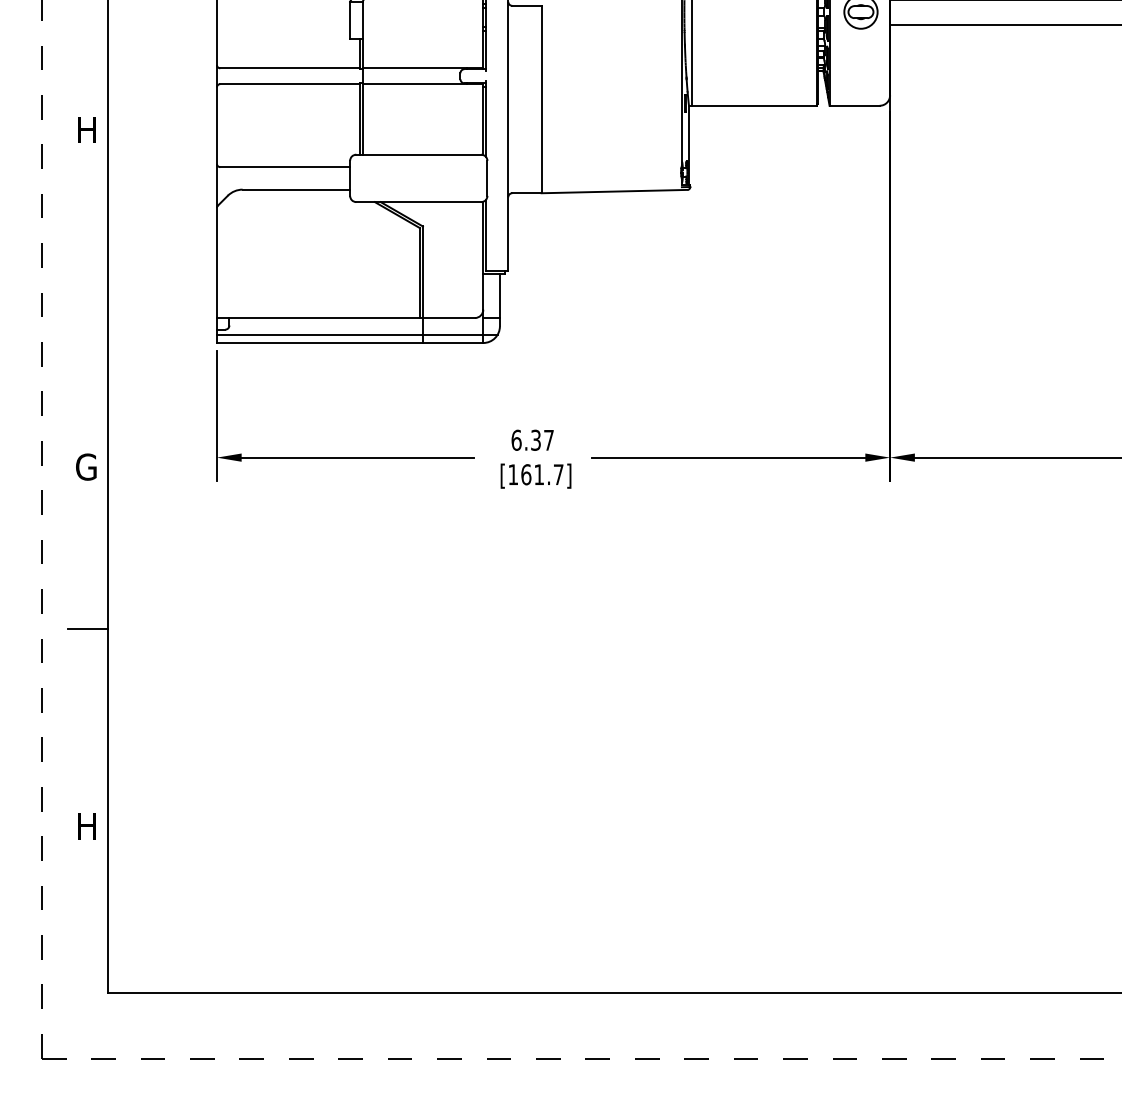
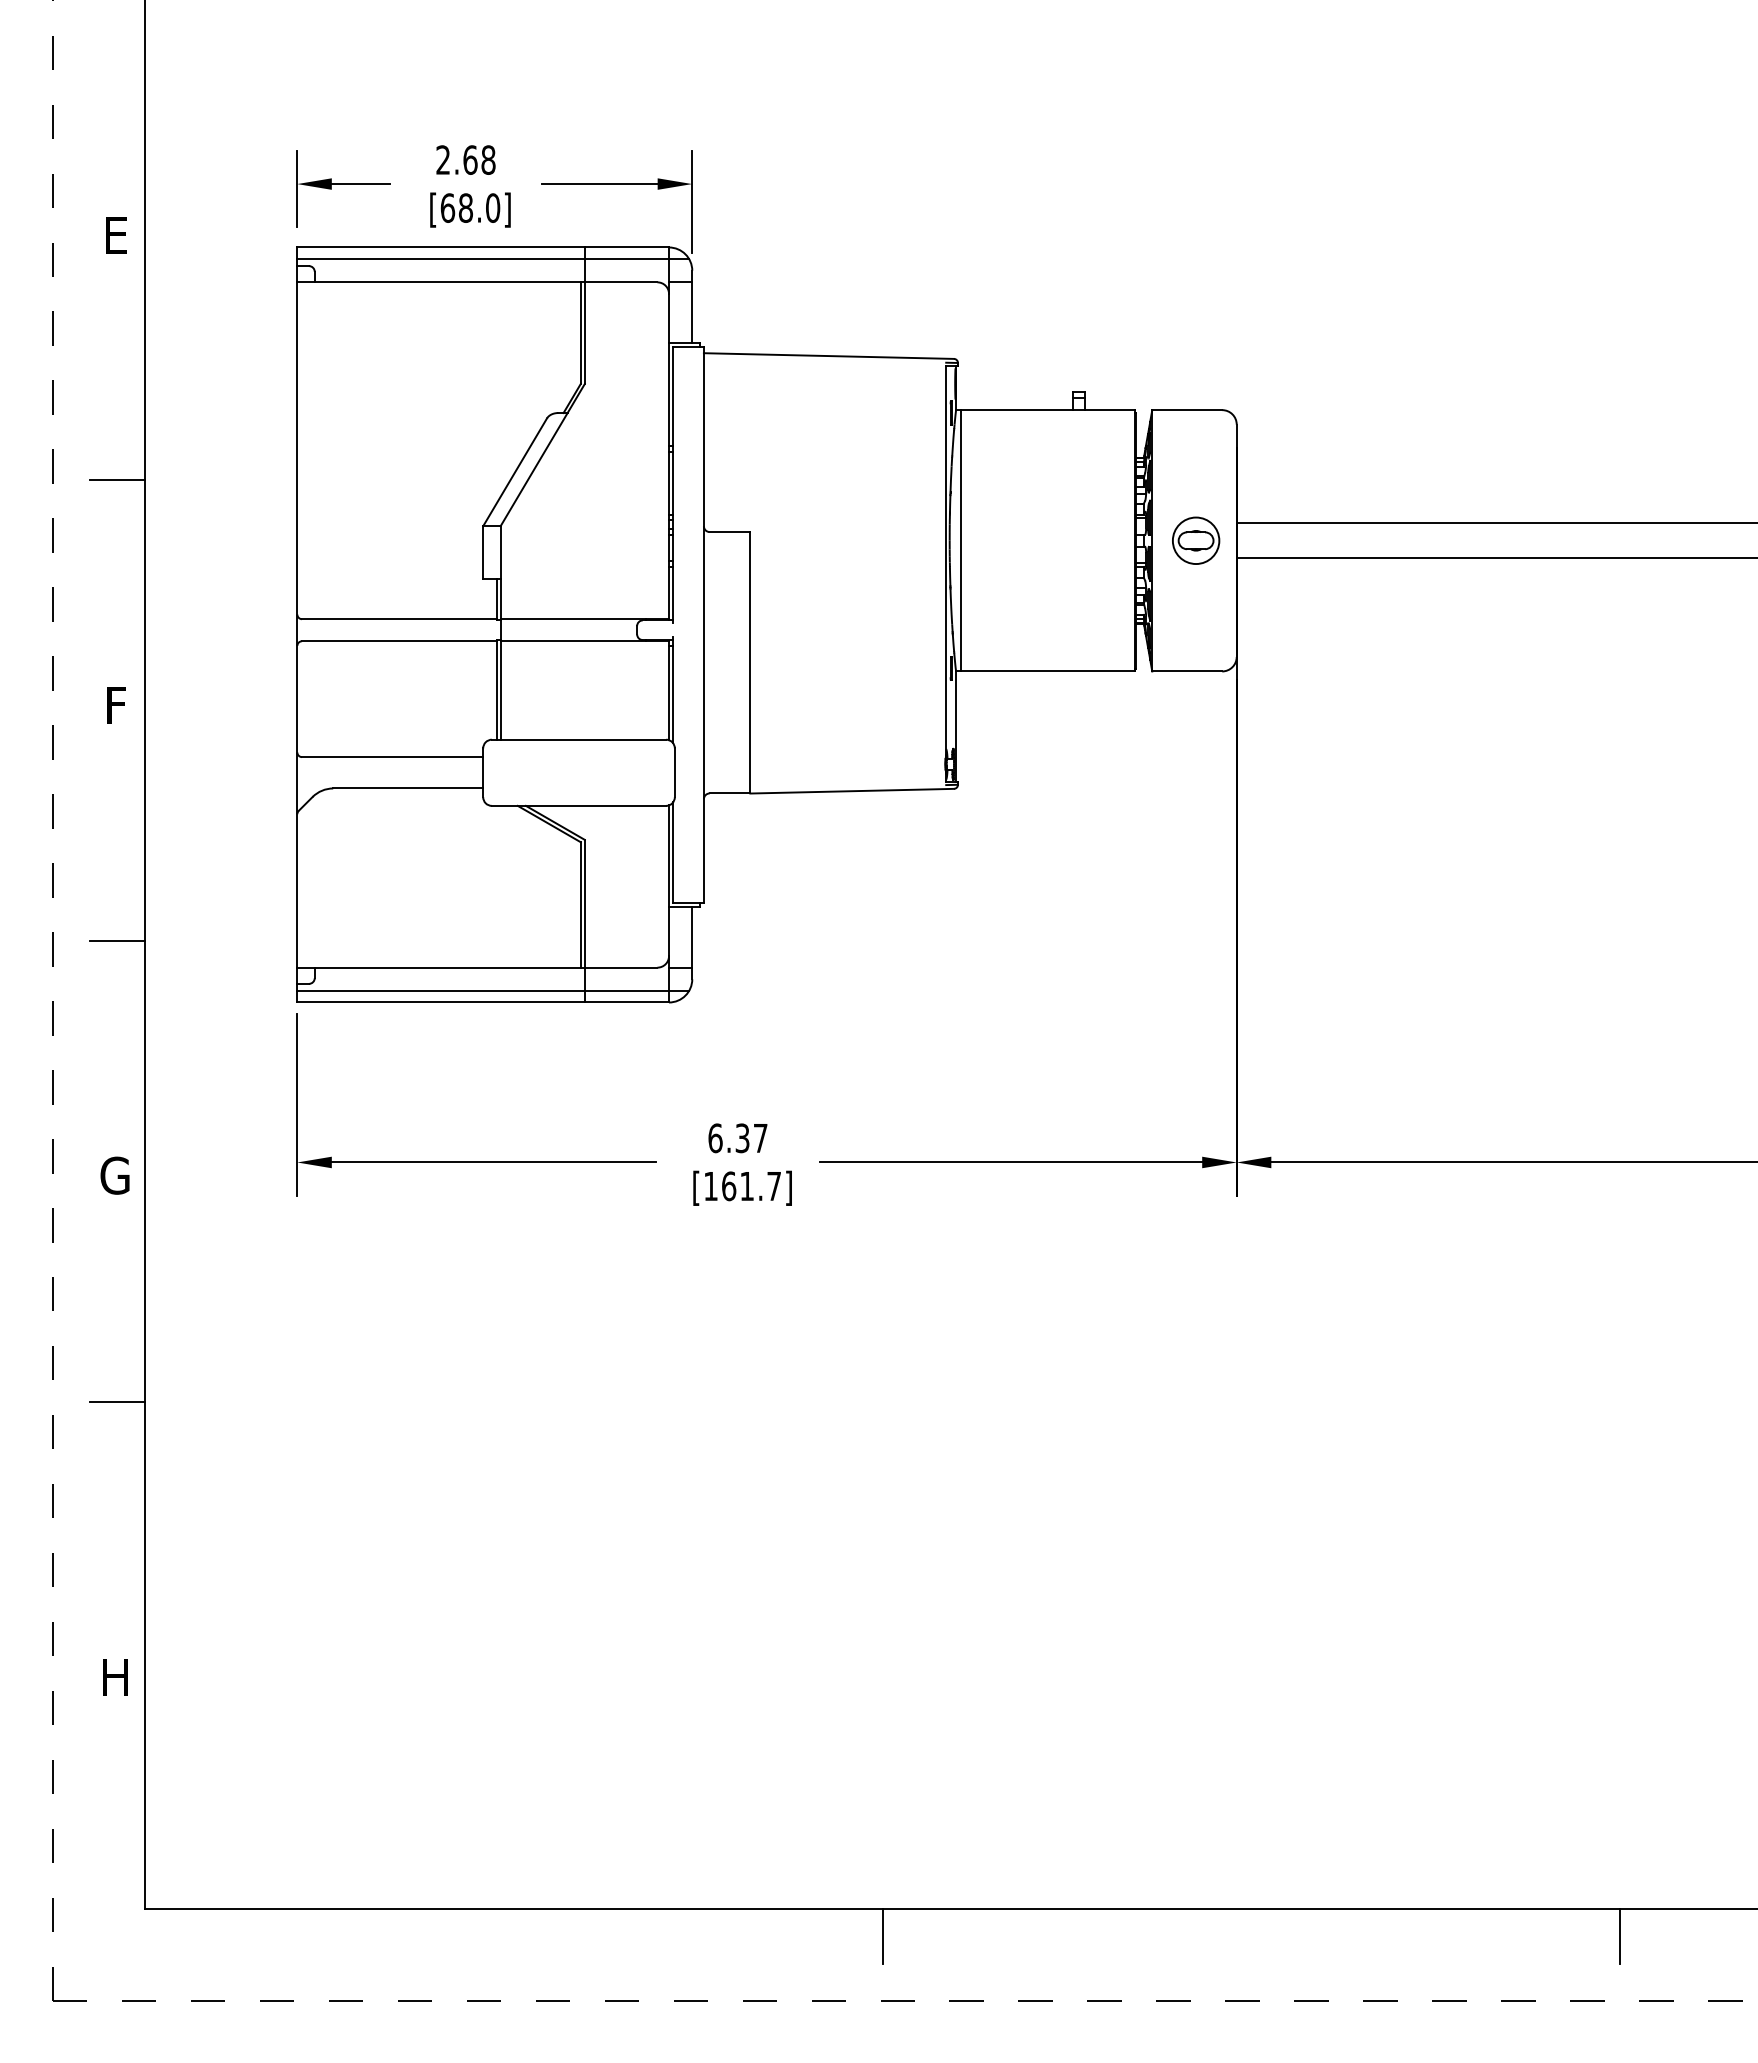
text: (86, 130) -> (115, 705), H -> F
line: (88, 298) -> (117, 940), added
line: (636, 1012) -> (882, 1936), added

